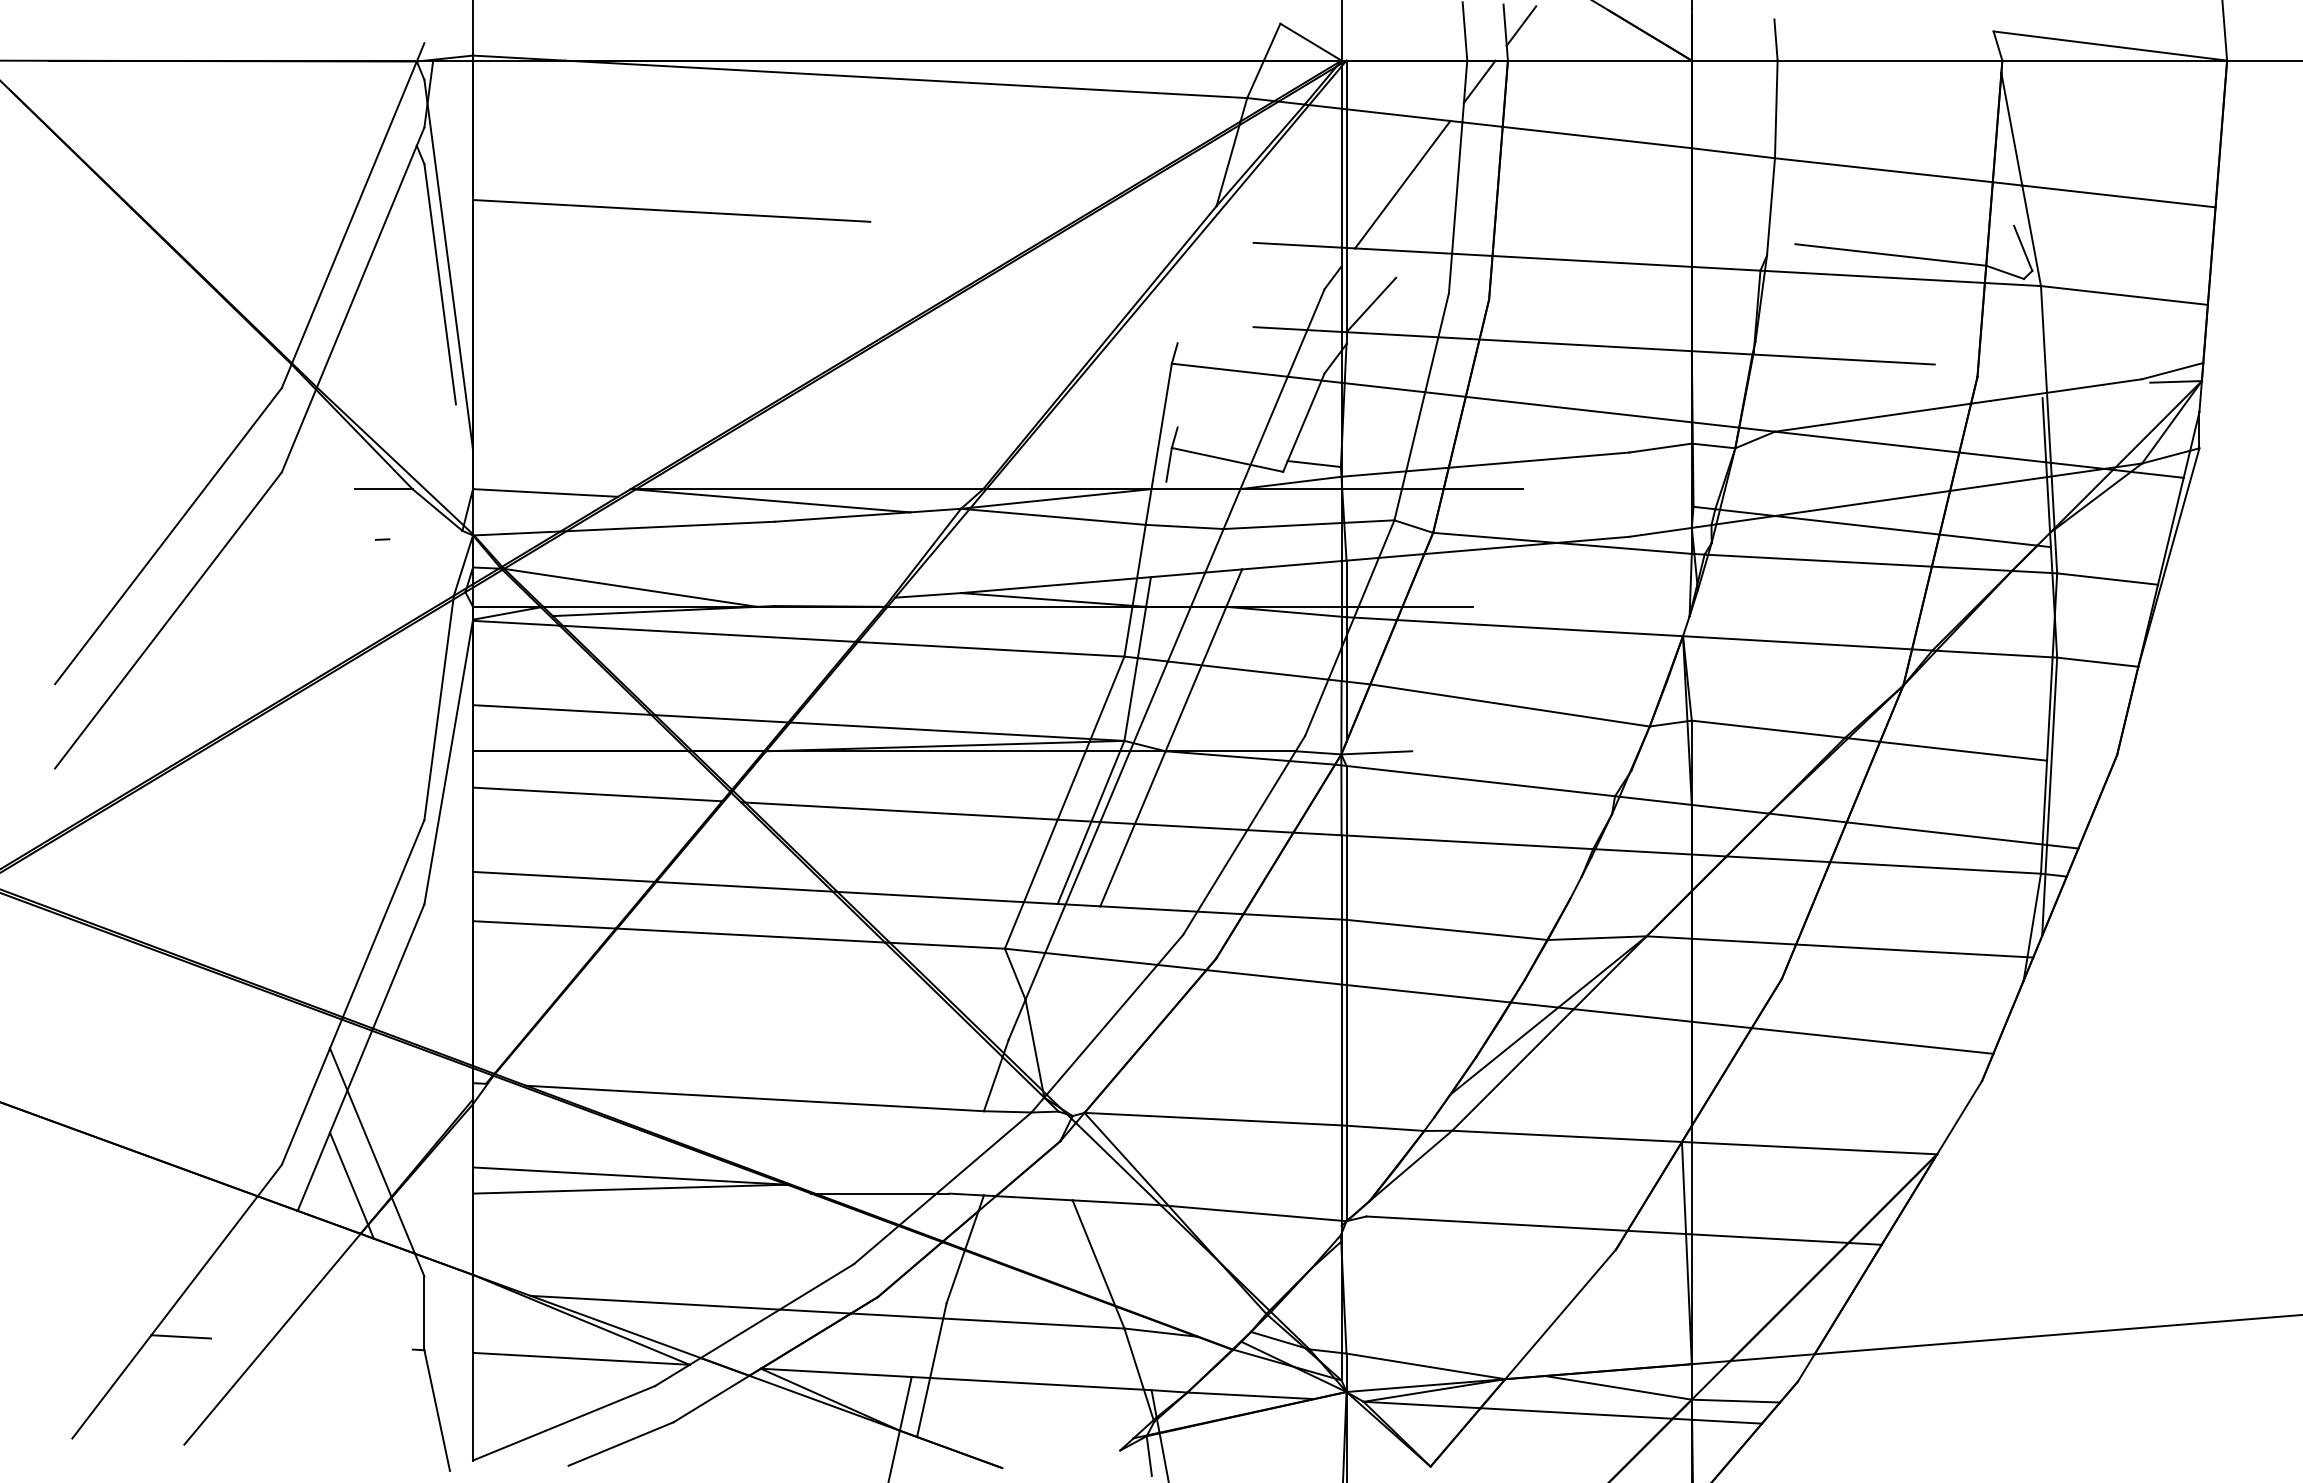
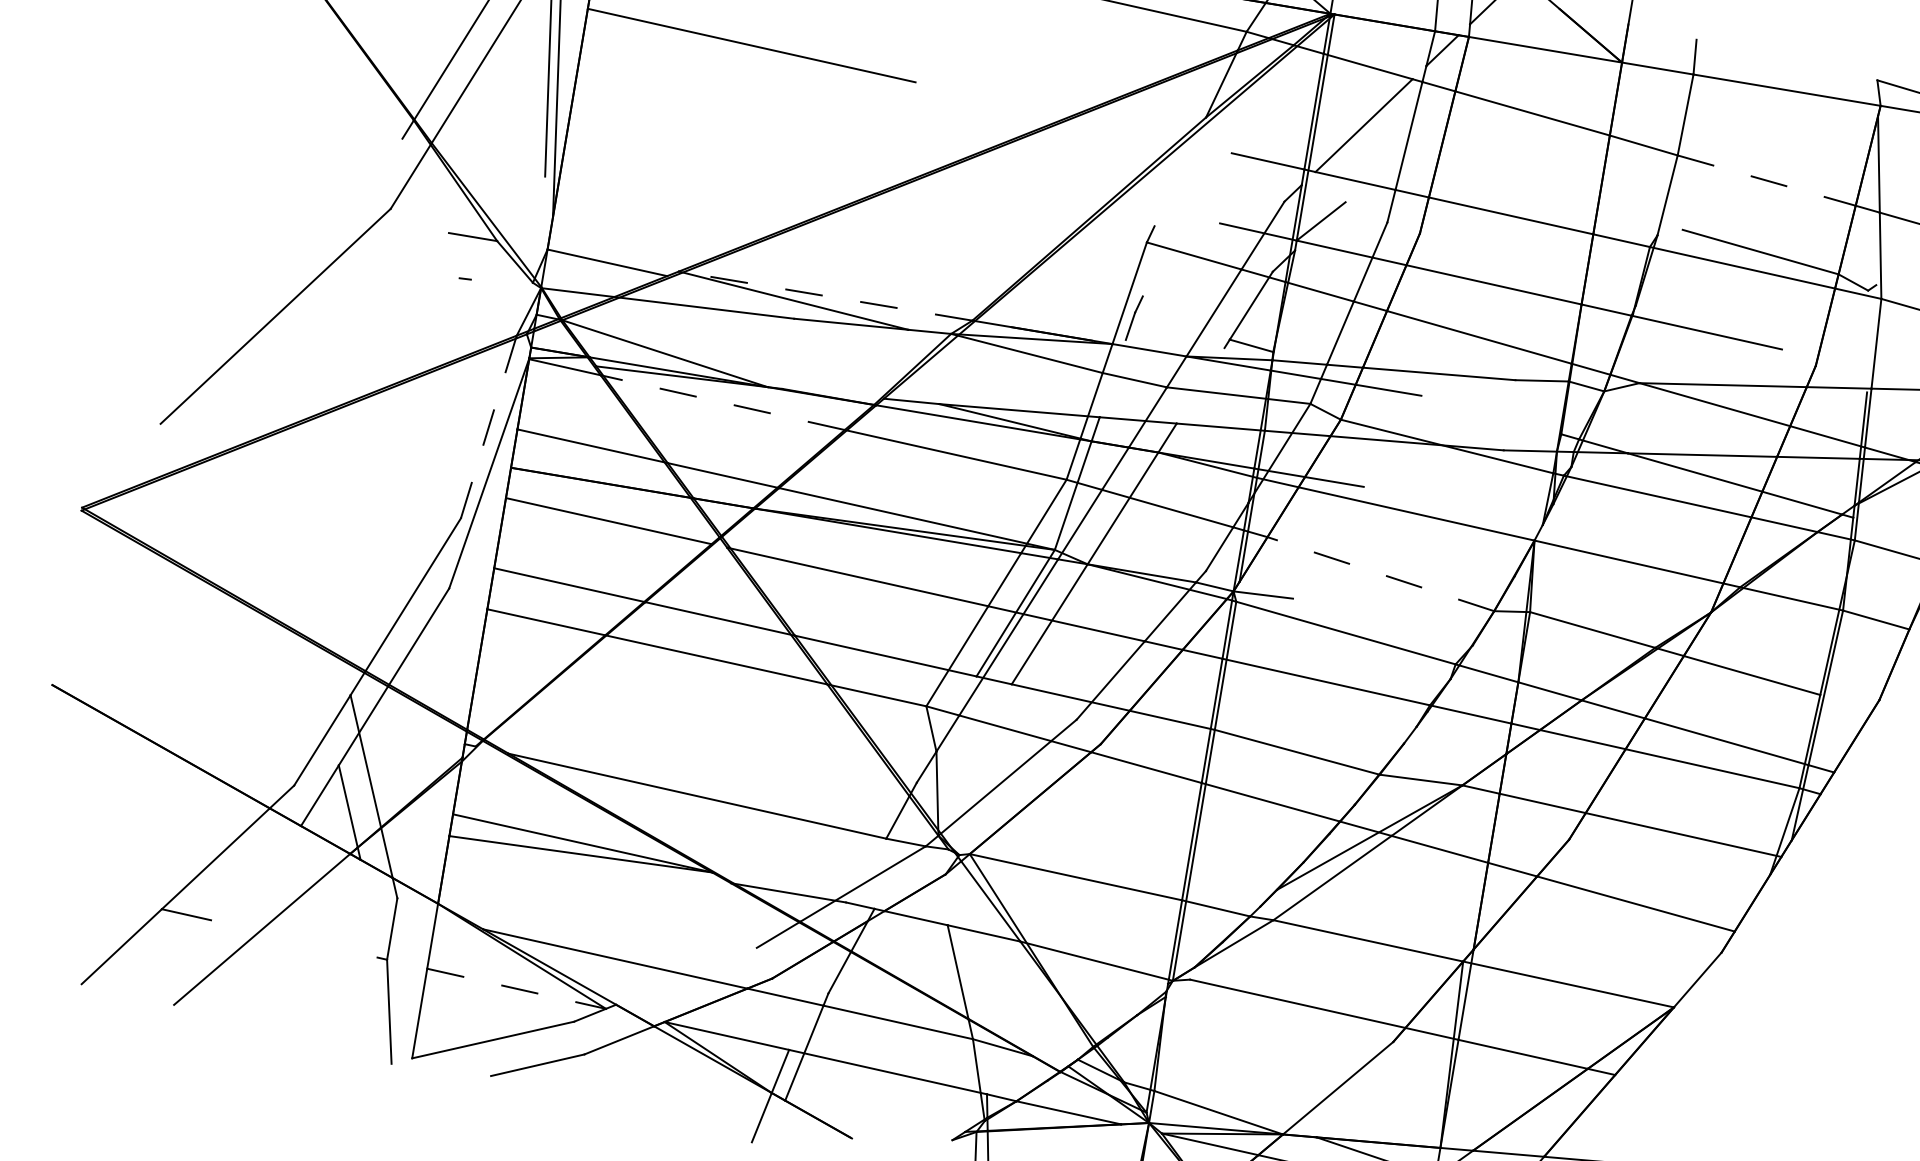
line: (1883, 170) -> (1766, 180), solid -> dashed
line: (2023, 247) -> (1872, 264), removed
line: (1227, 459) -> (1179, 329), removed
line: (806, 489) -> (825, 296), solid -> dashed
line: (168, 536) -> (287, 246), removed
line: (707, 633) -> (722, 402), solid -> dashed
line: (1509, 705) -> (1380, 574), solid -> dashed
line: (439, 707) -> (489, 426), solid -> dashed
line: (777, 1311) -> (686, 976), removed
line: (581, 1358) -> (516, 988), solid -> dashed

